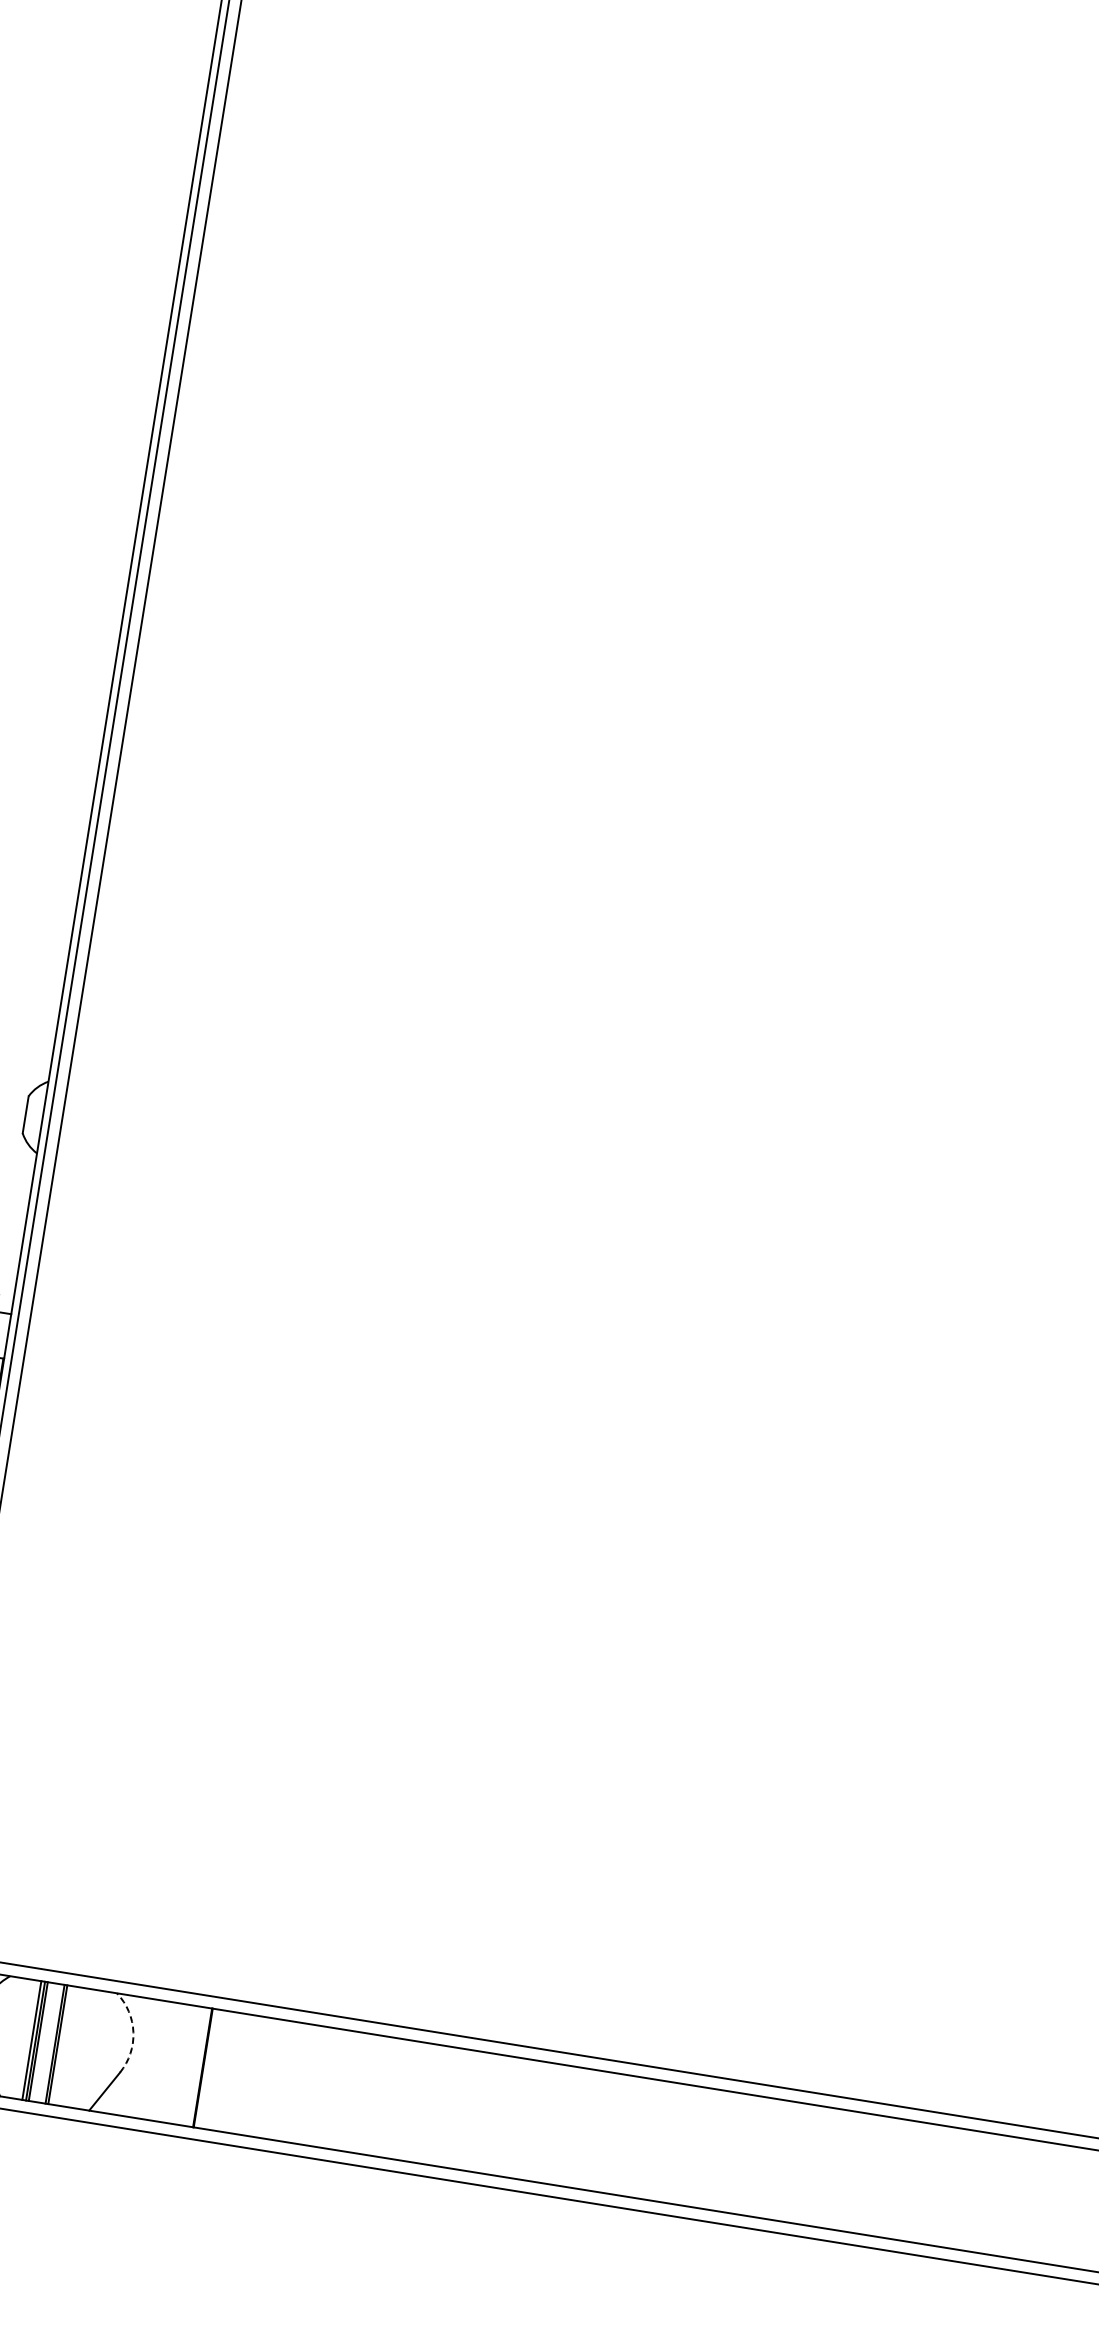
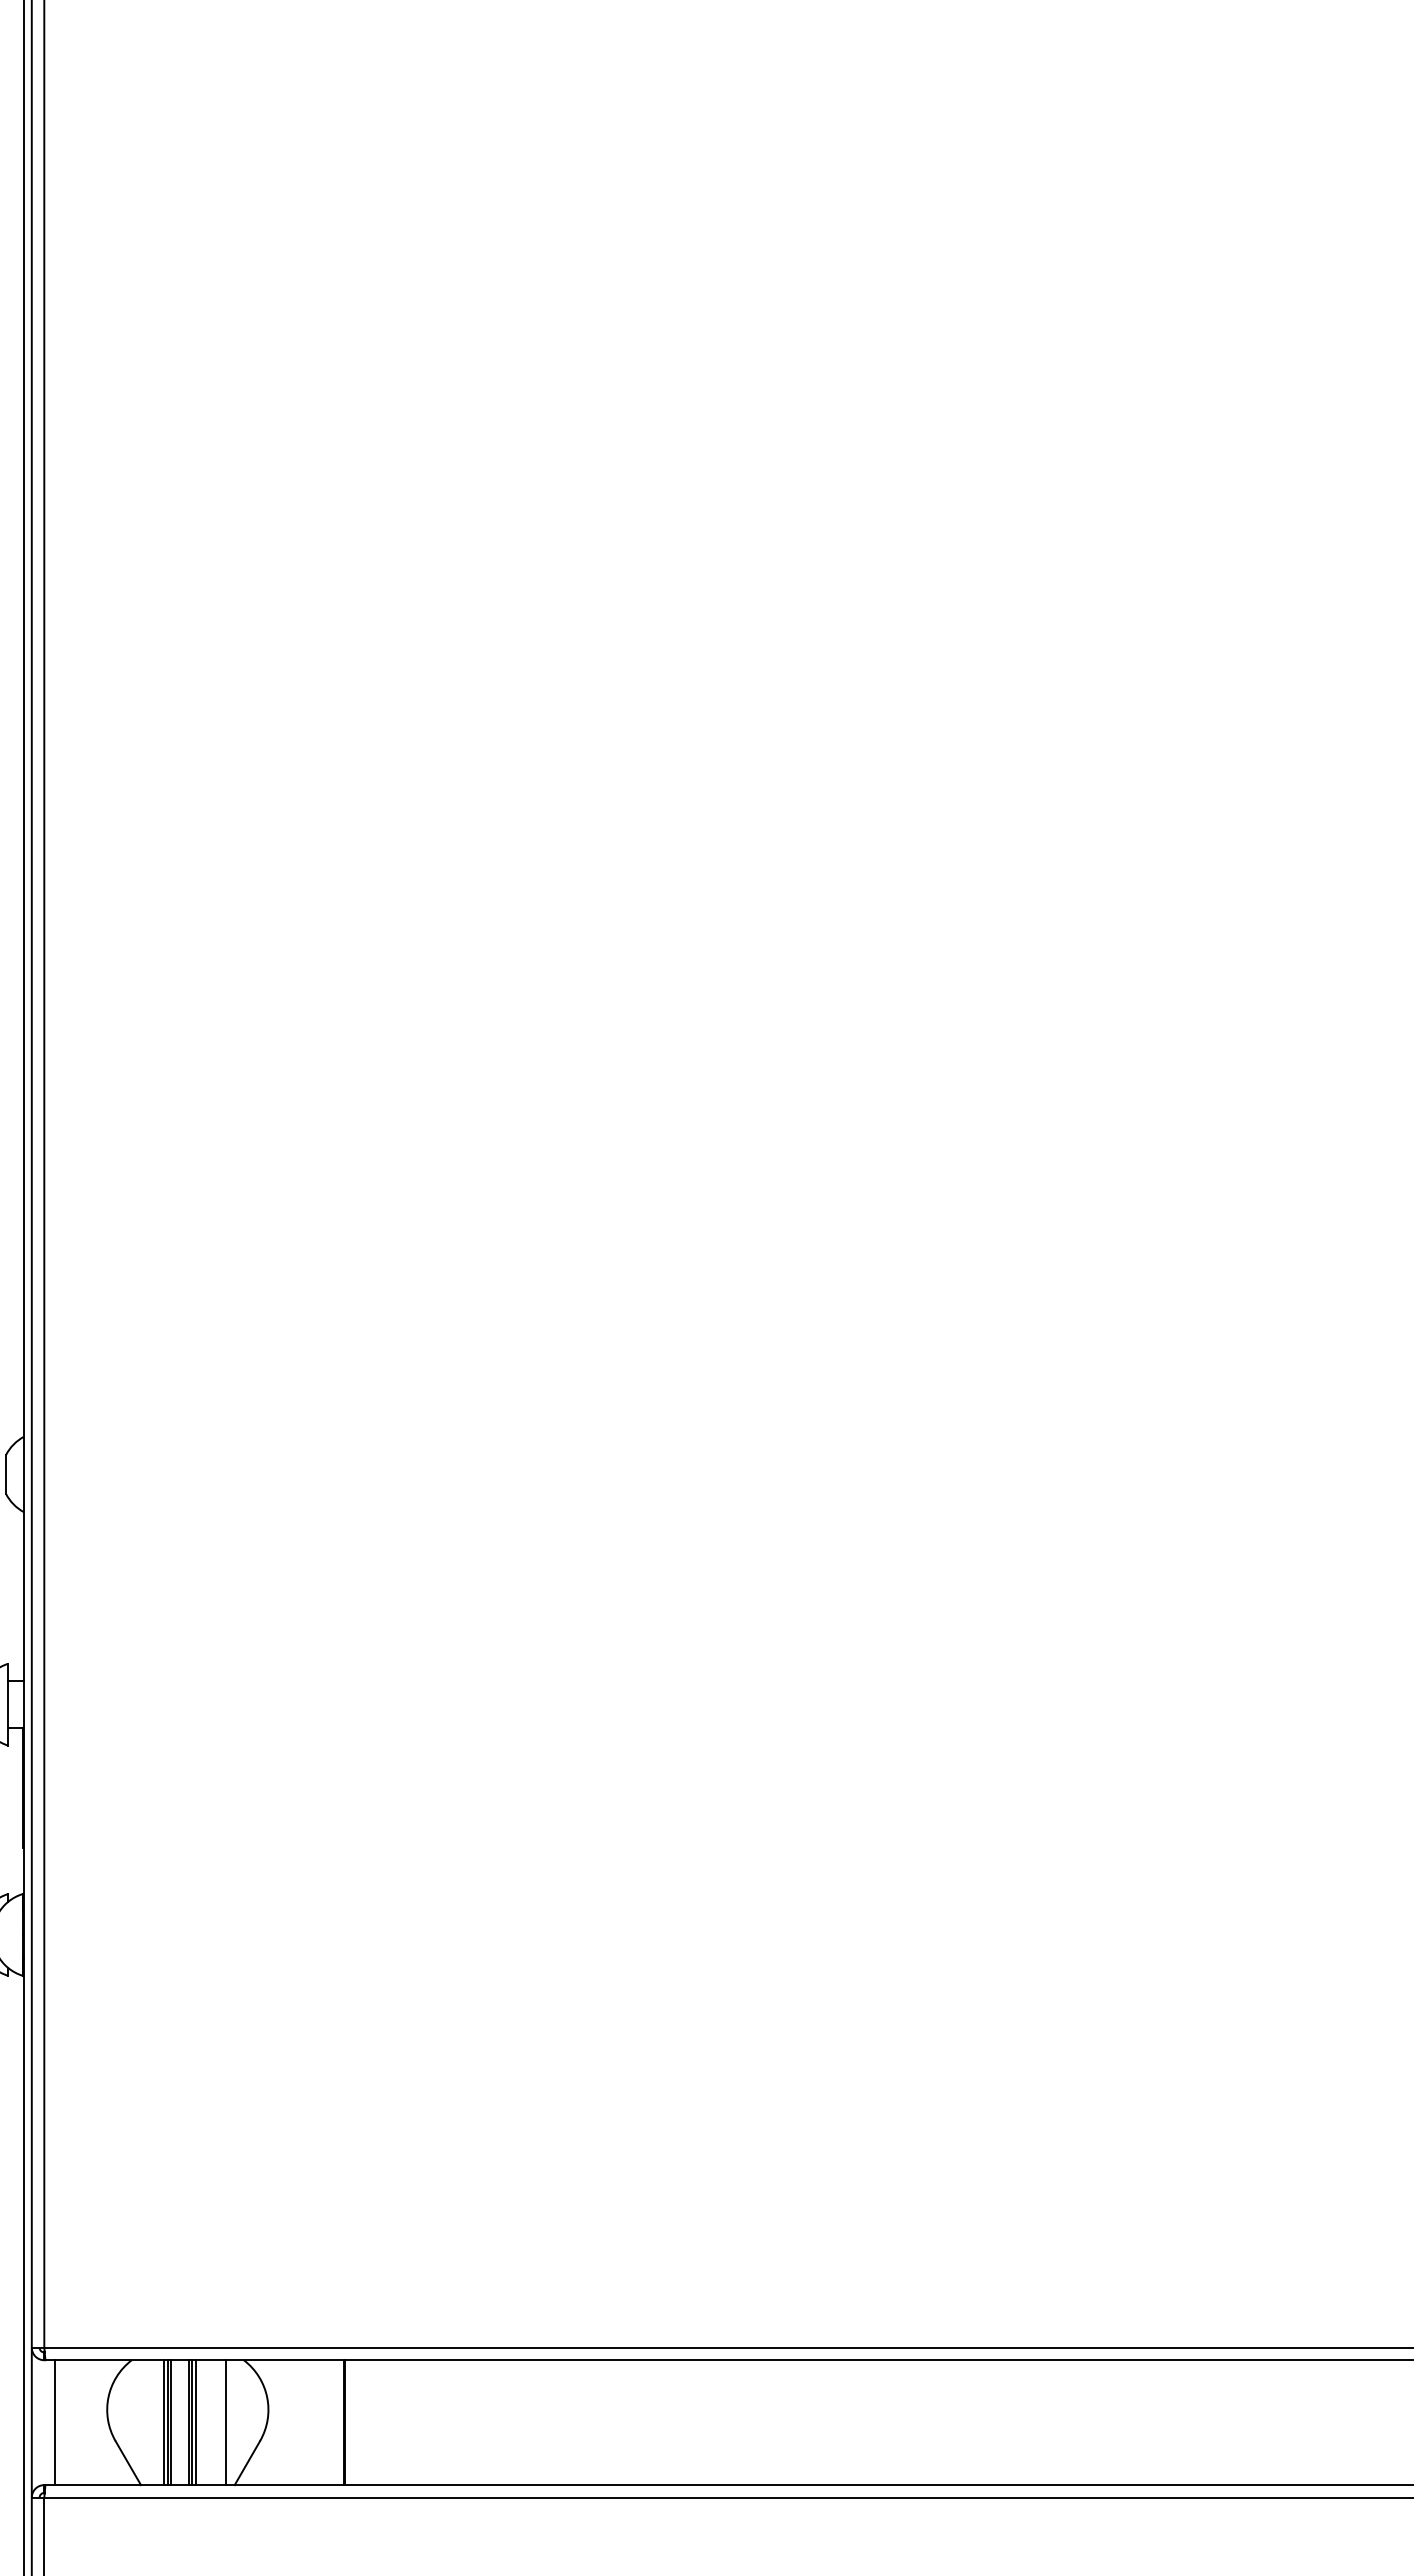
arc: (133, 2032) -> (267, 2397), dashed -> solid
line: (61, 2045) -> (195, 2422), added
line: (90, 2049) -> (226, 2422), added

